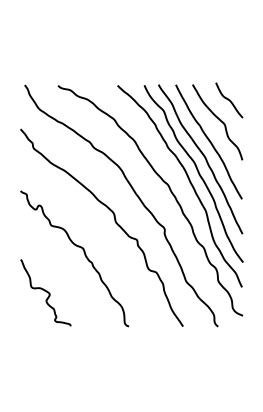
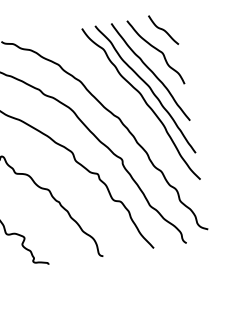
curve: (189, 182) -> (138, 112), removed

